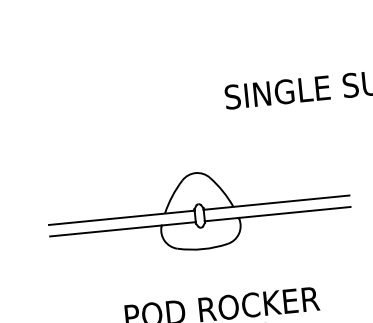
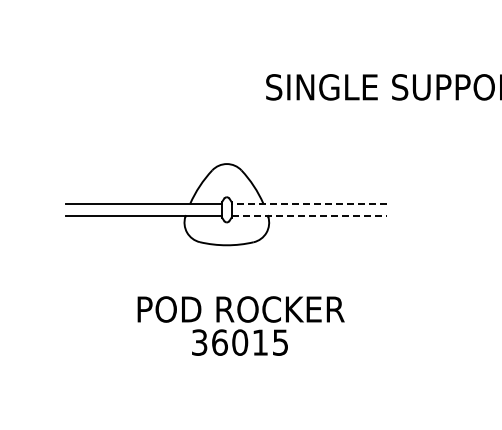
line: (276, 202) -> (309, 203), solid -> dashed
line: (277, 213) -> (309, 215), solid -> dashed

